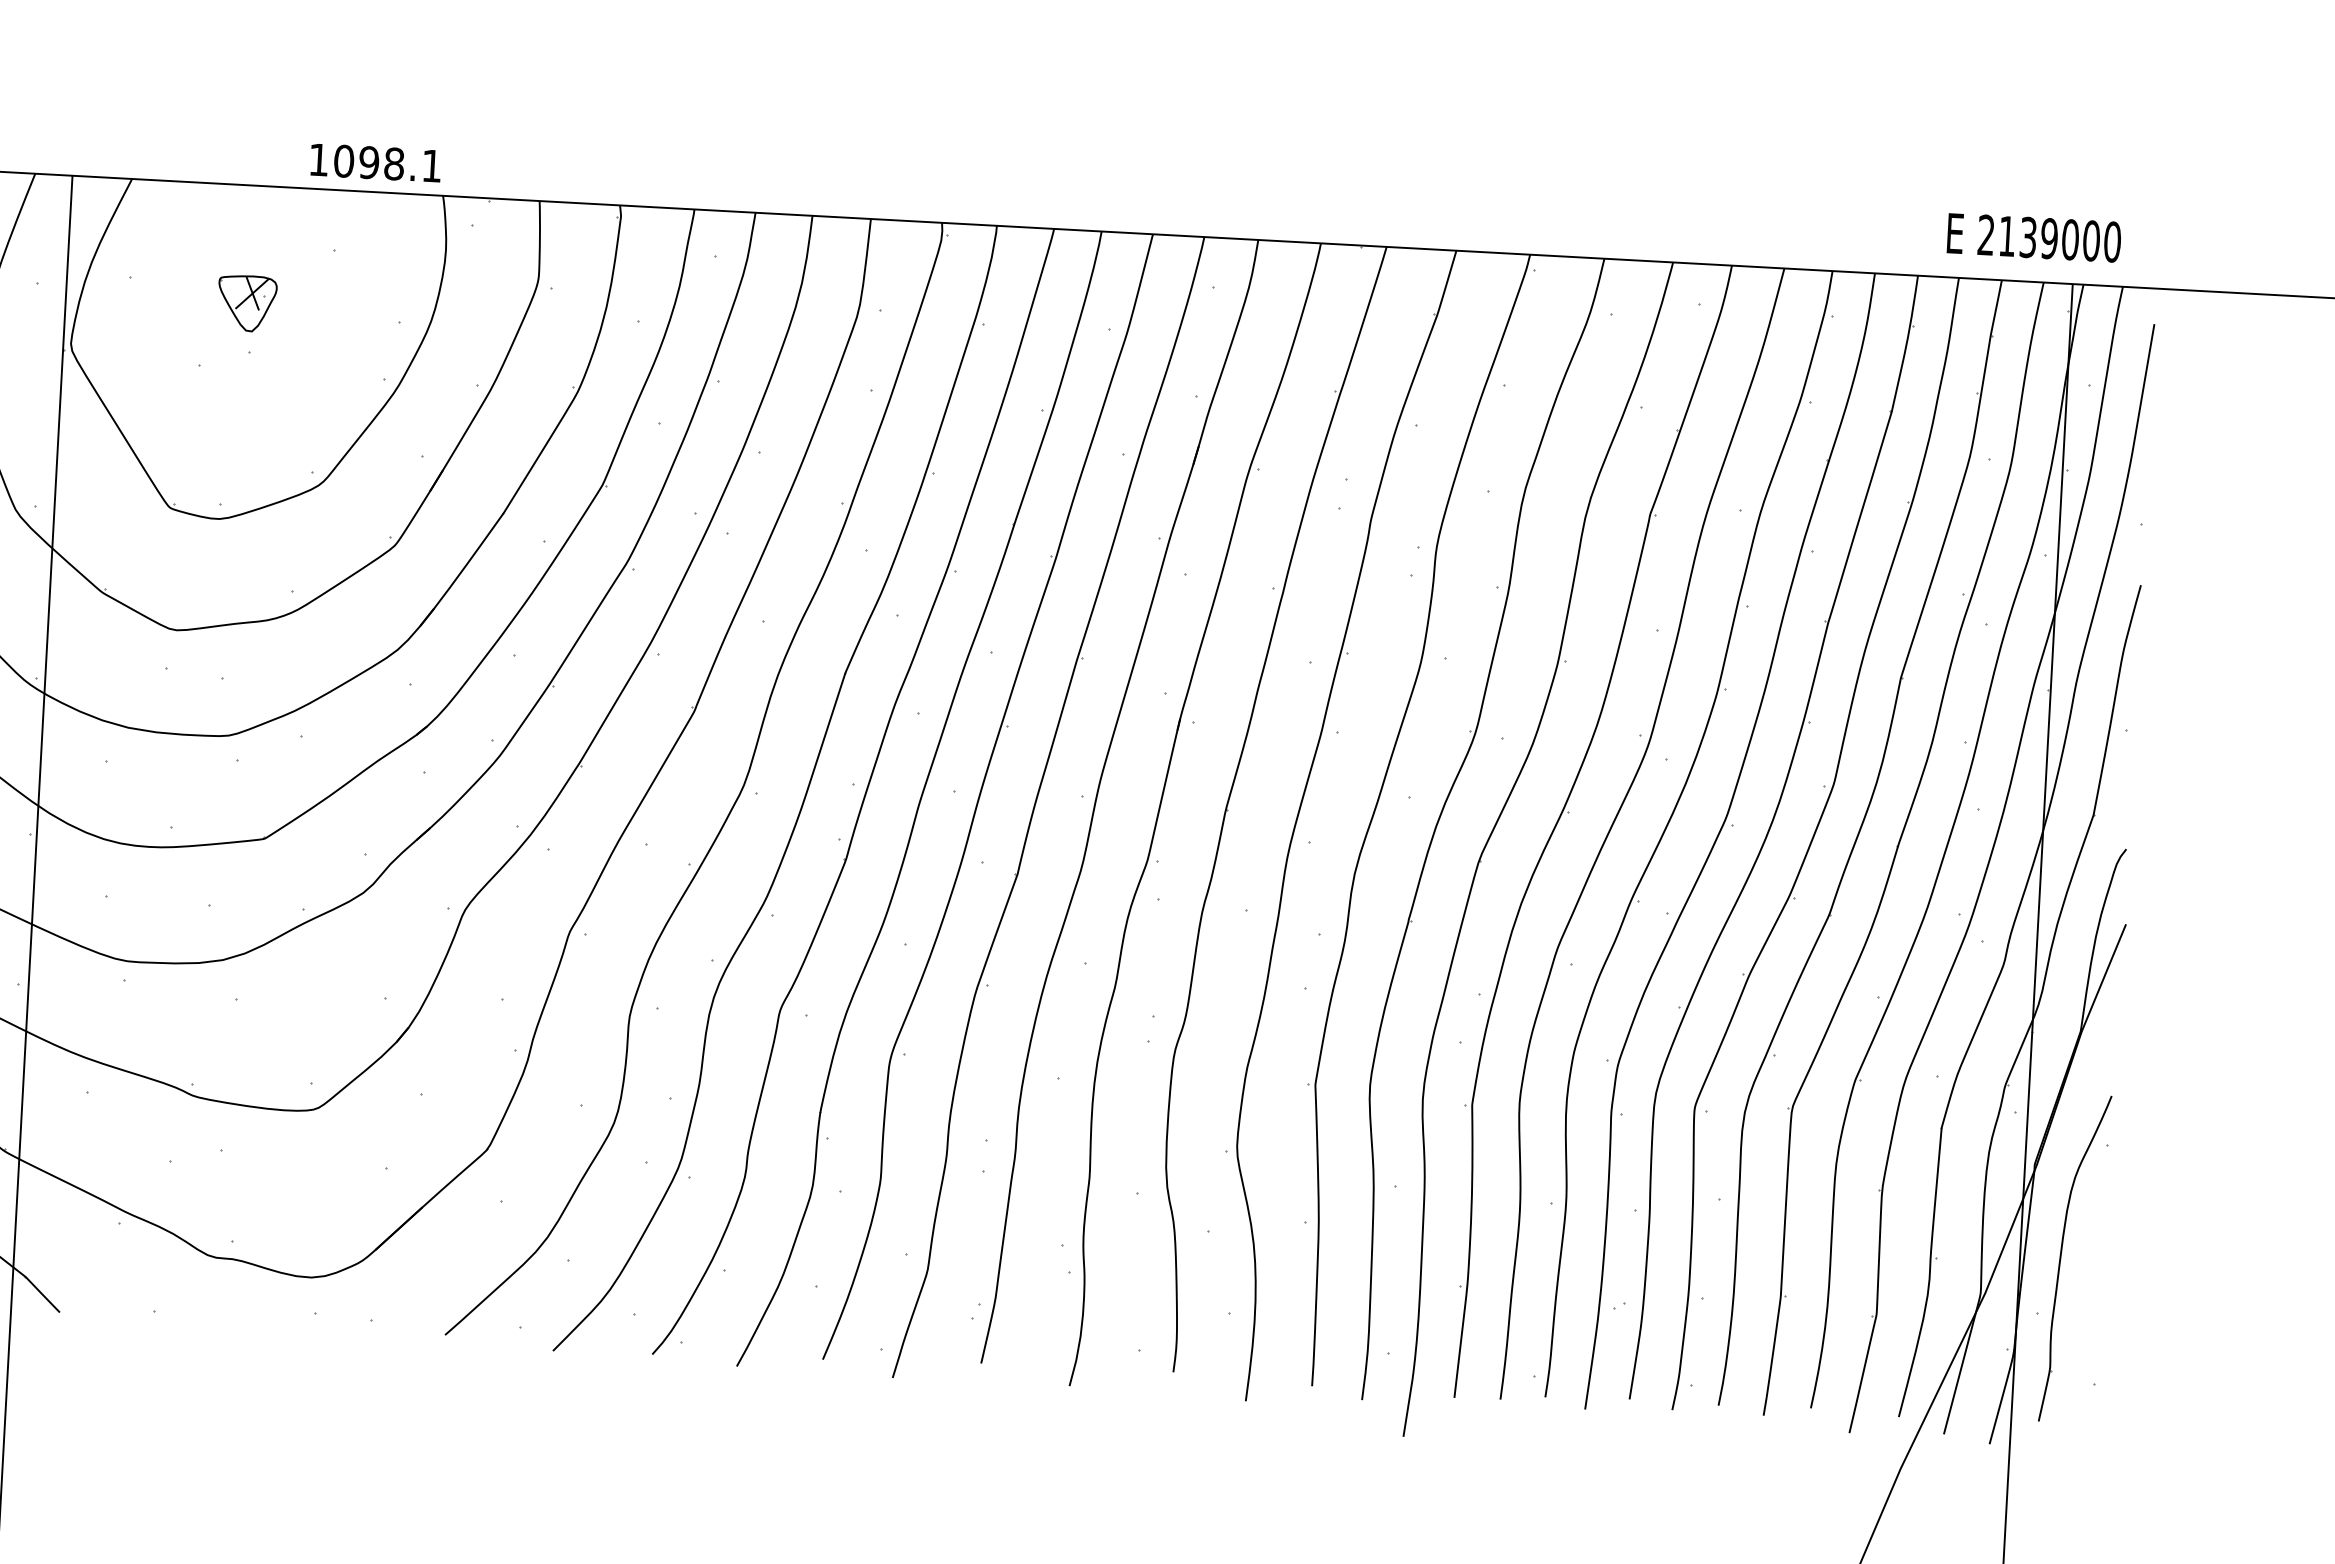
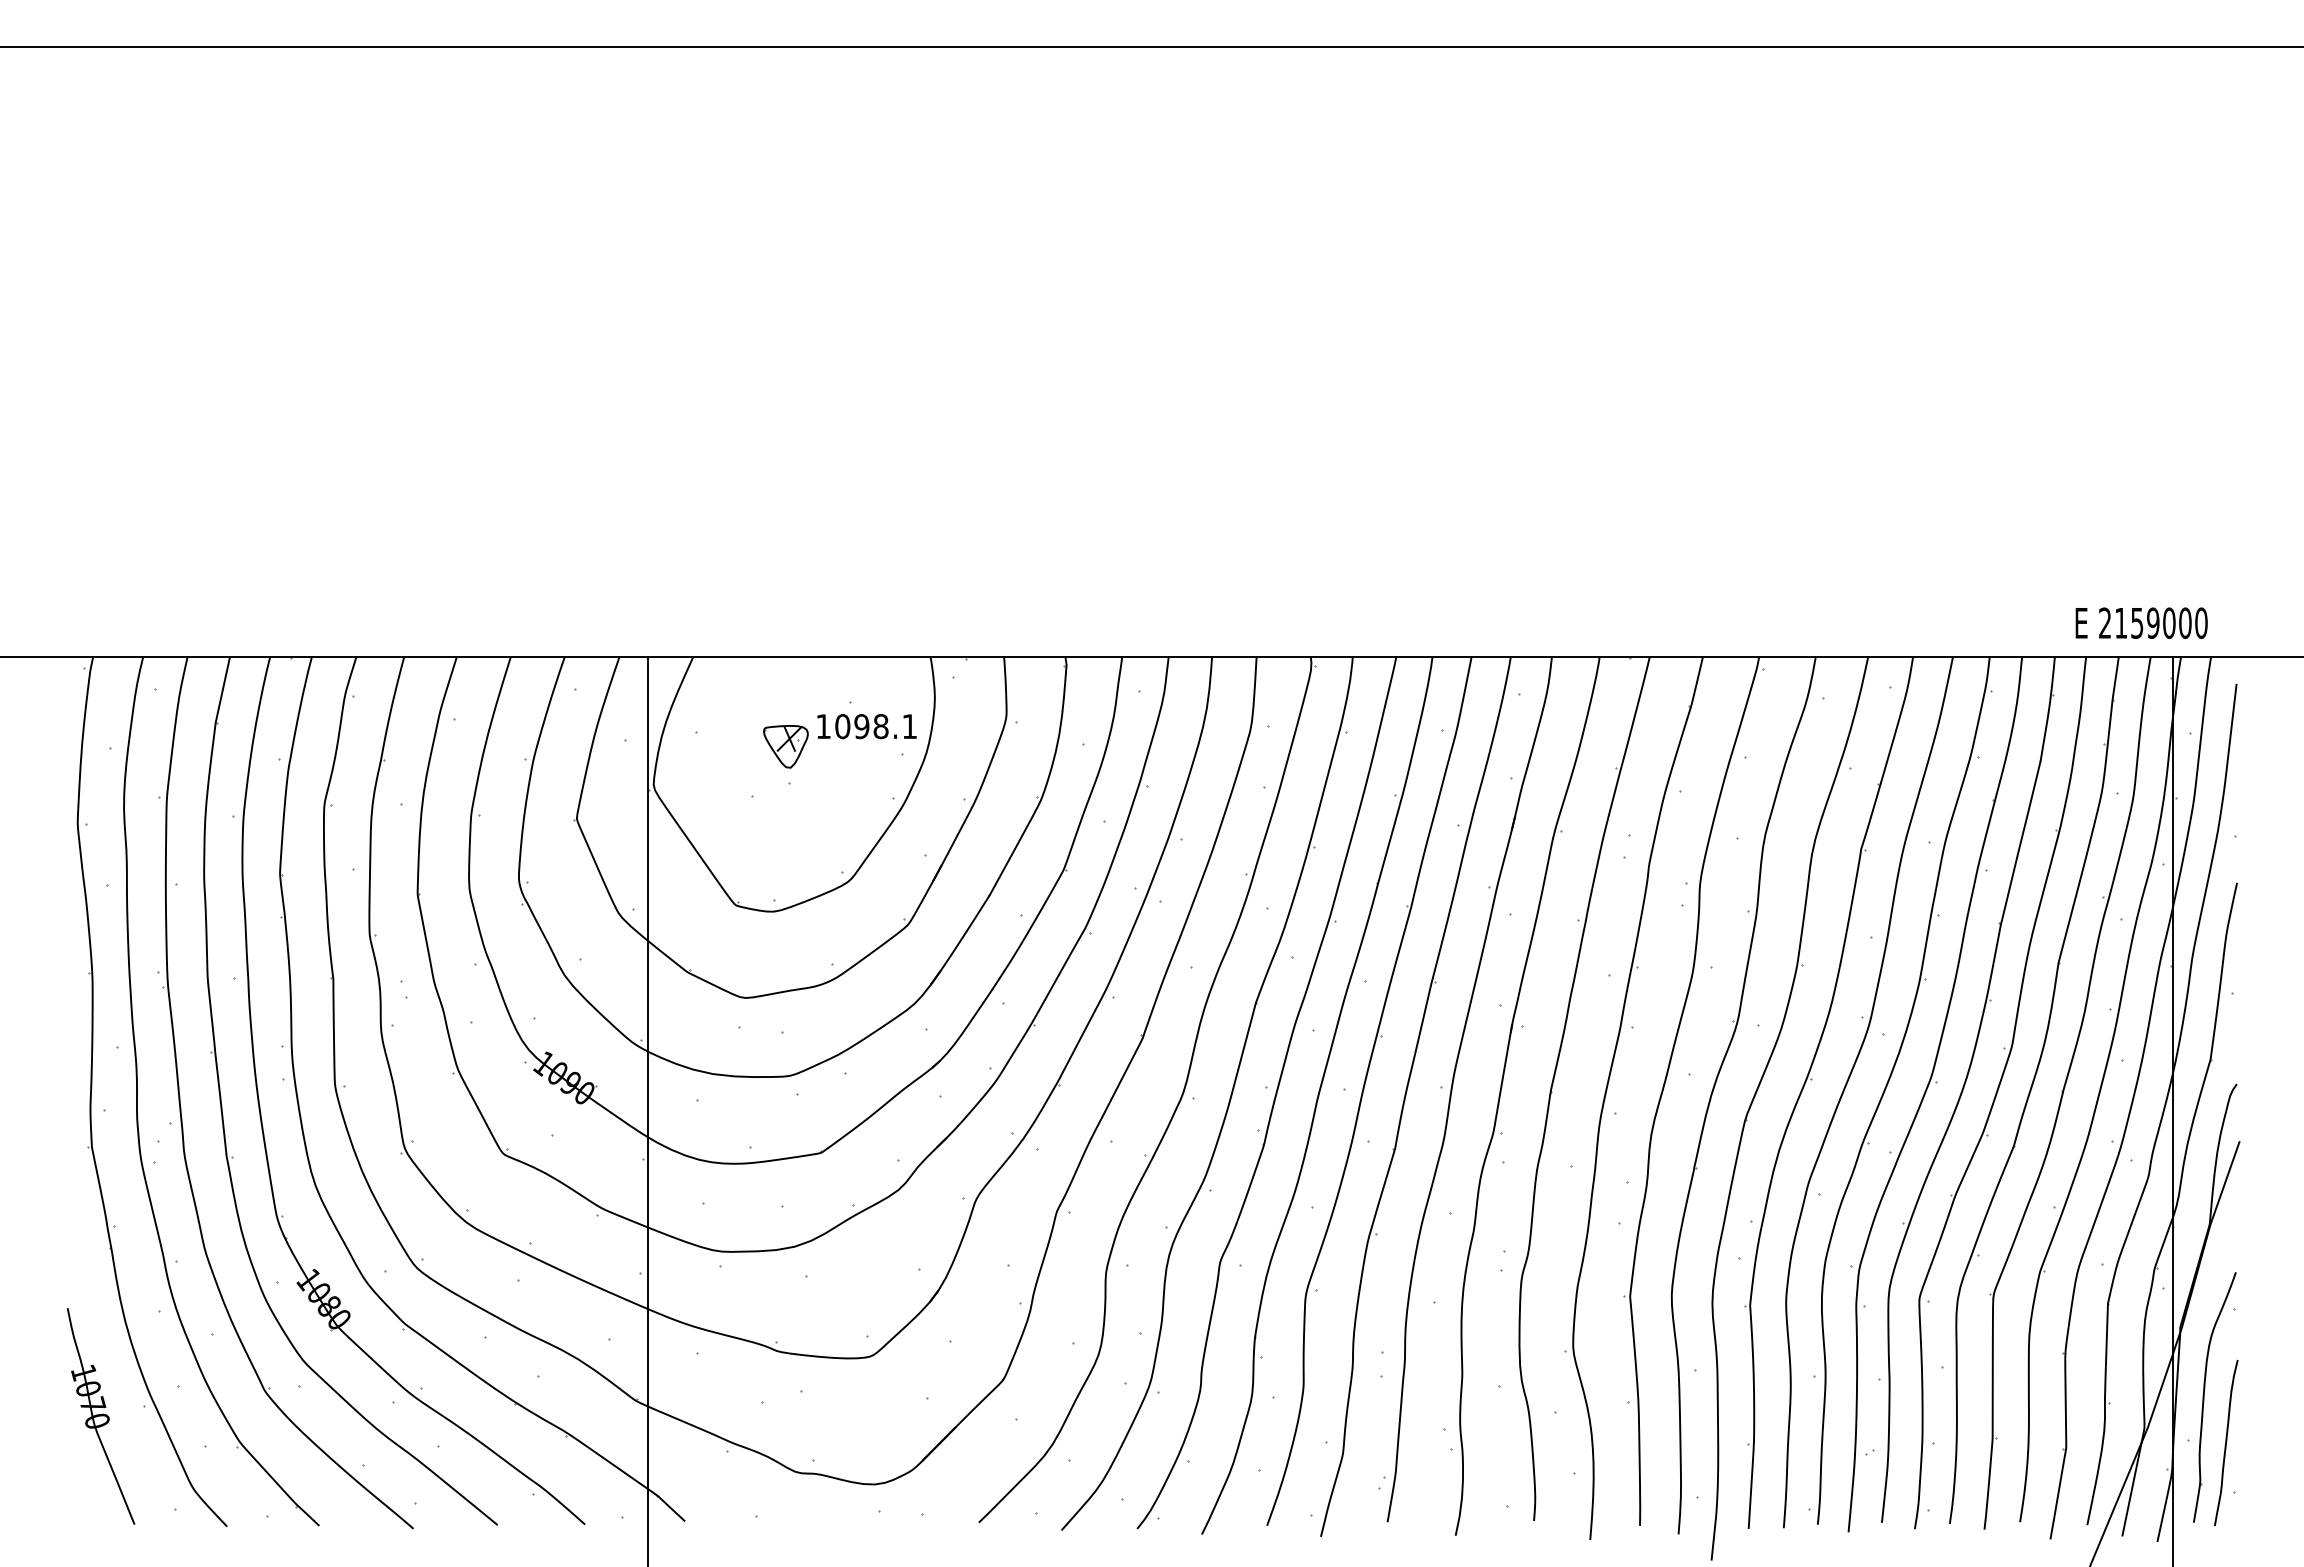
text: (375, 162) -> (866, 726), moved
text: (2028, 236) -> (2137, 622), 2139000 -> 2159000
curve: (2087, 1319) -> (2226, 1443), added

